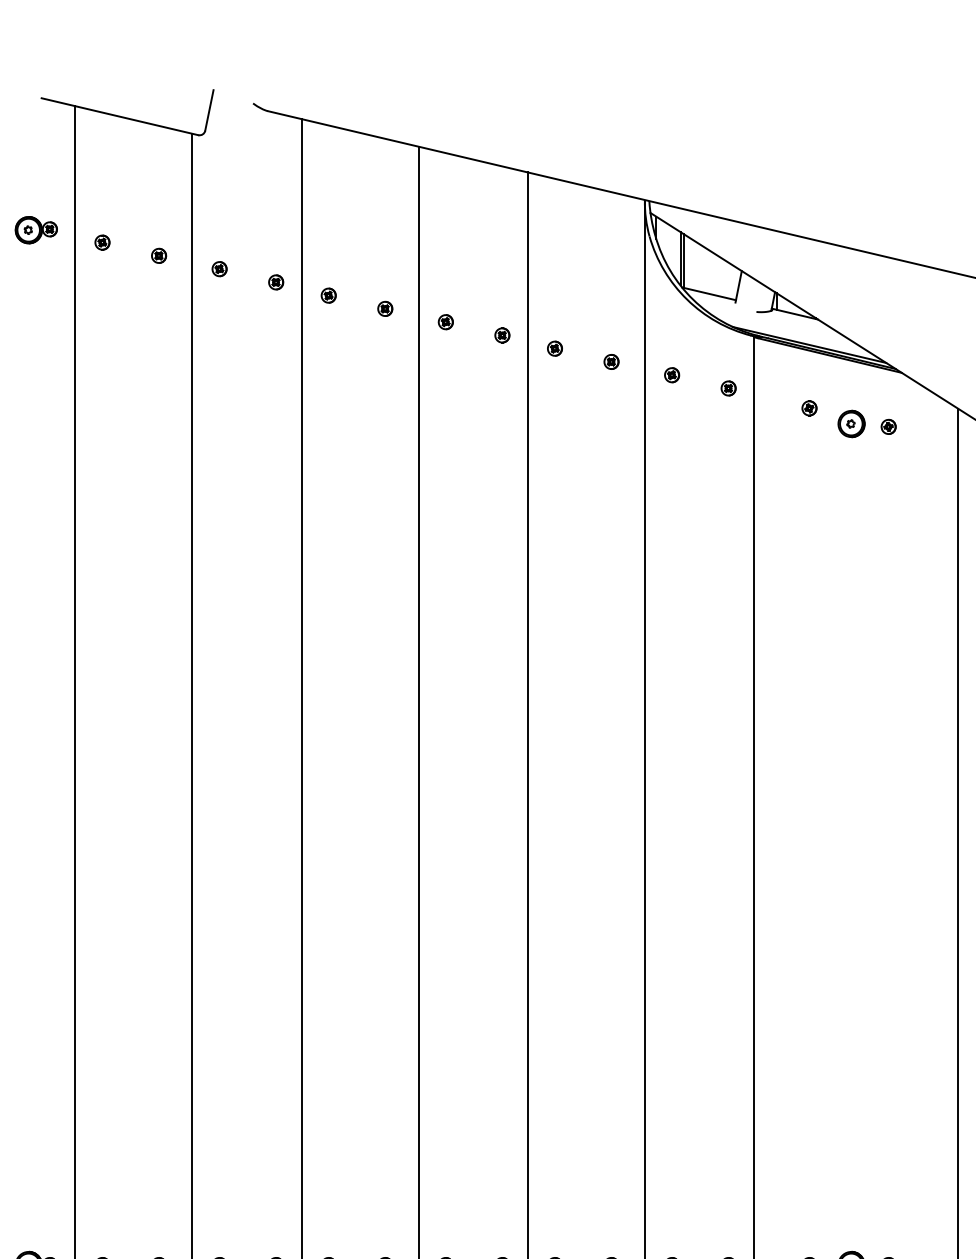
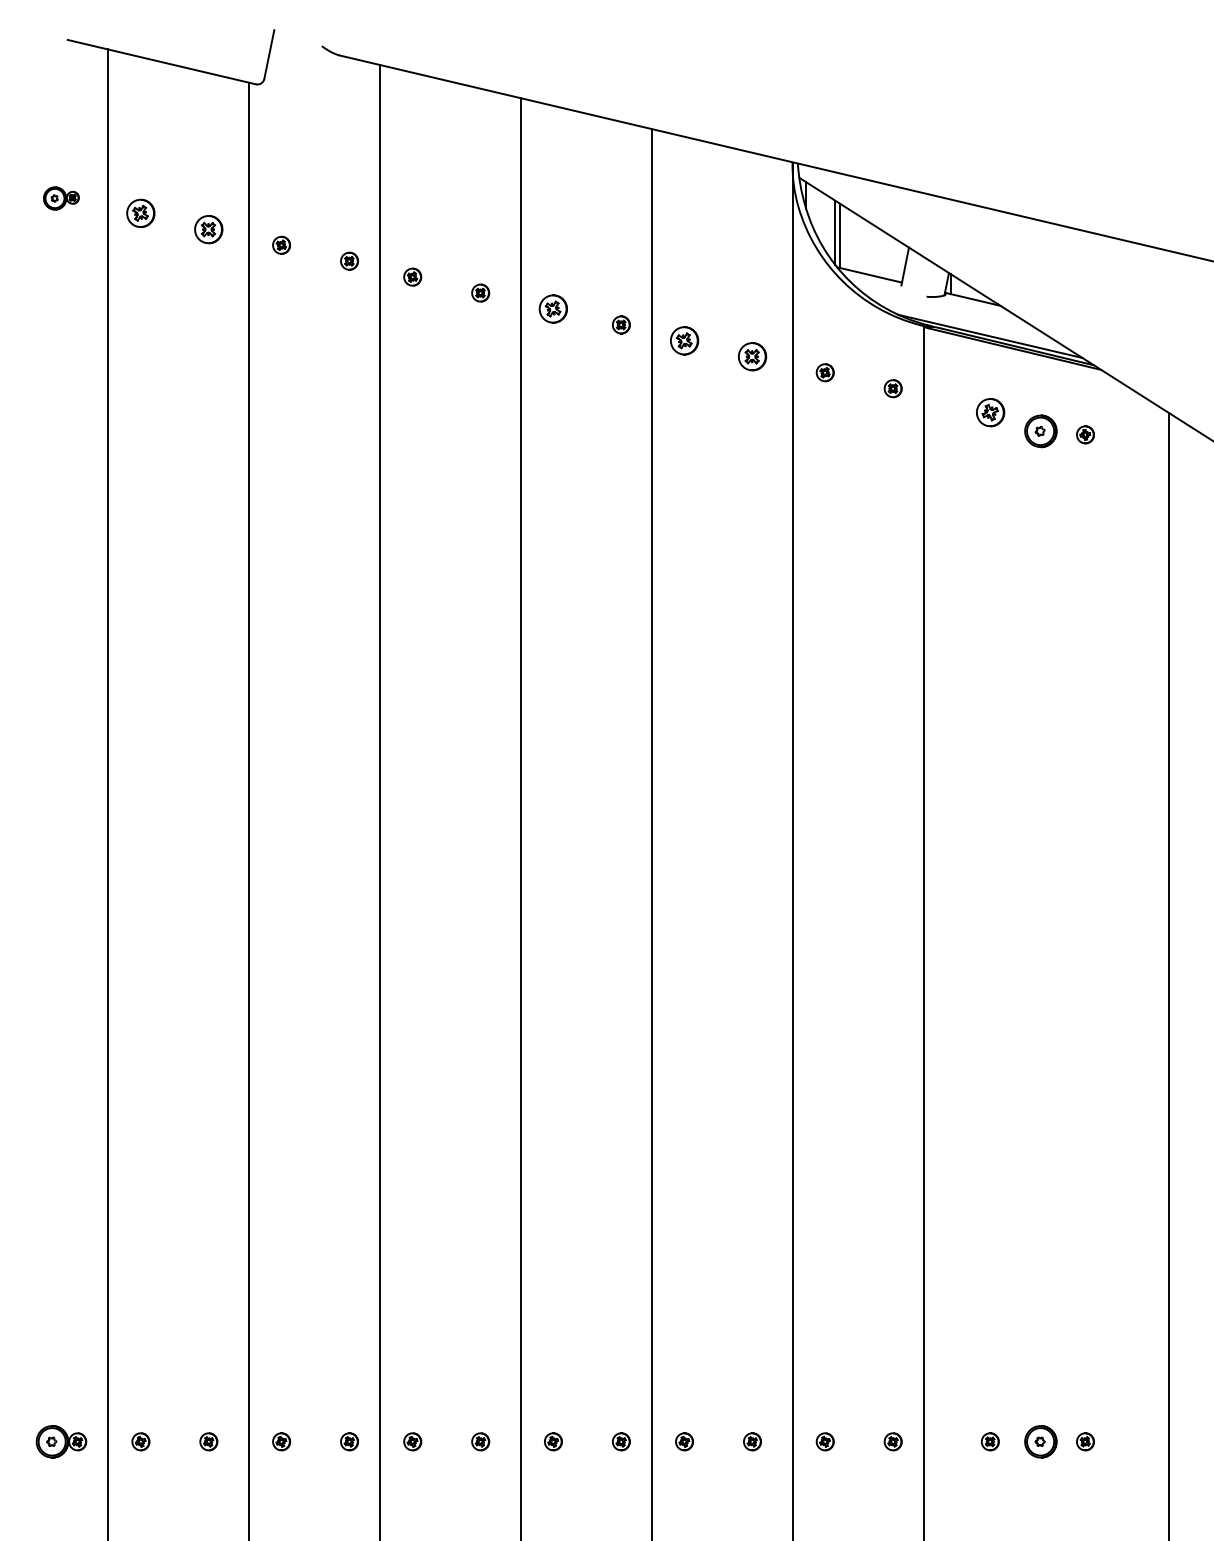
part: (36, 230) -> (61, 198), size x0.7
part: (102, 242) -> (140, 213), size x1.6
part: (158, 255) -> (208, 228), size x1.6
part: (445, 321) -> (553, 308), size x1.6
part: (554, 348) -> (684, 340), size x1.6
part: (611, 361) -> (752, 356), size x1.6
part: (808, 408) -> (989, 412), size x1.6

